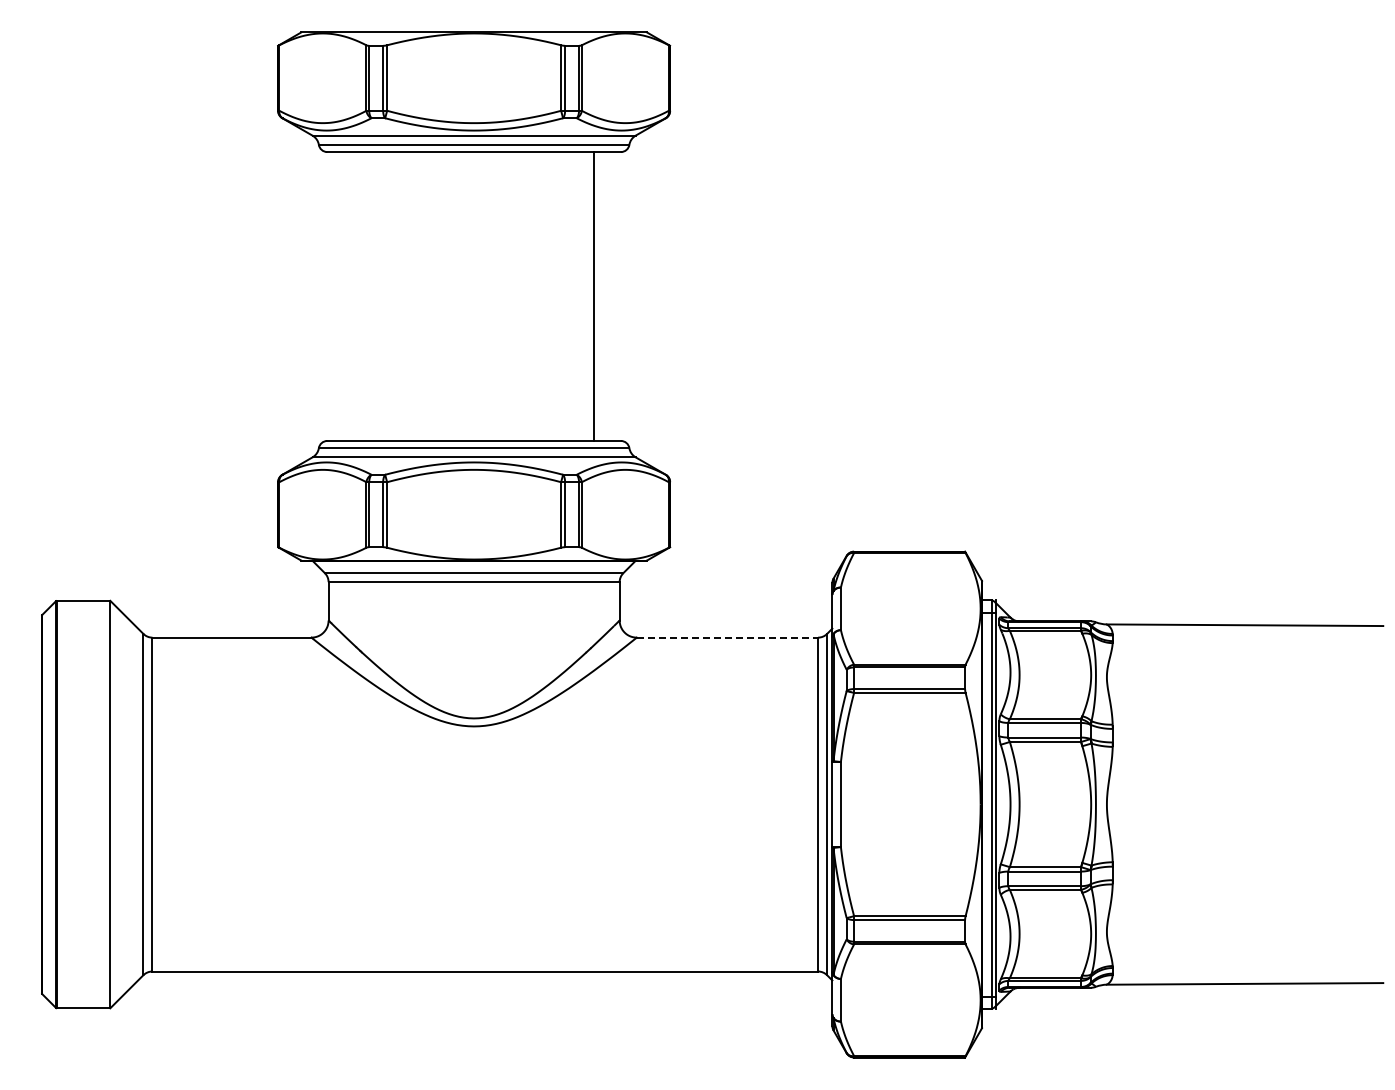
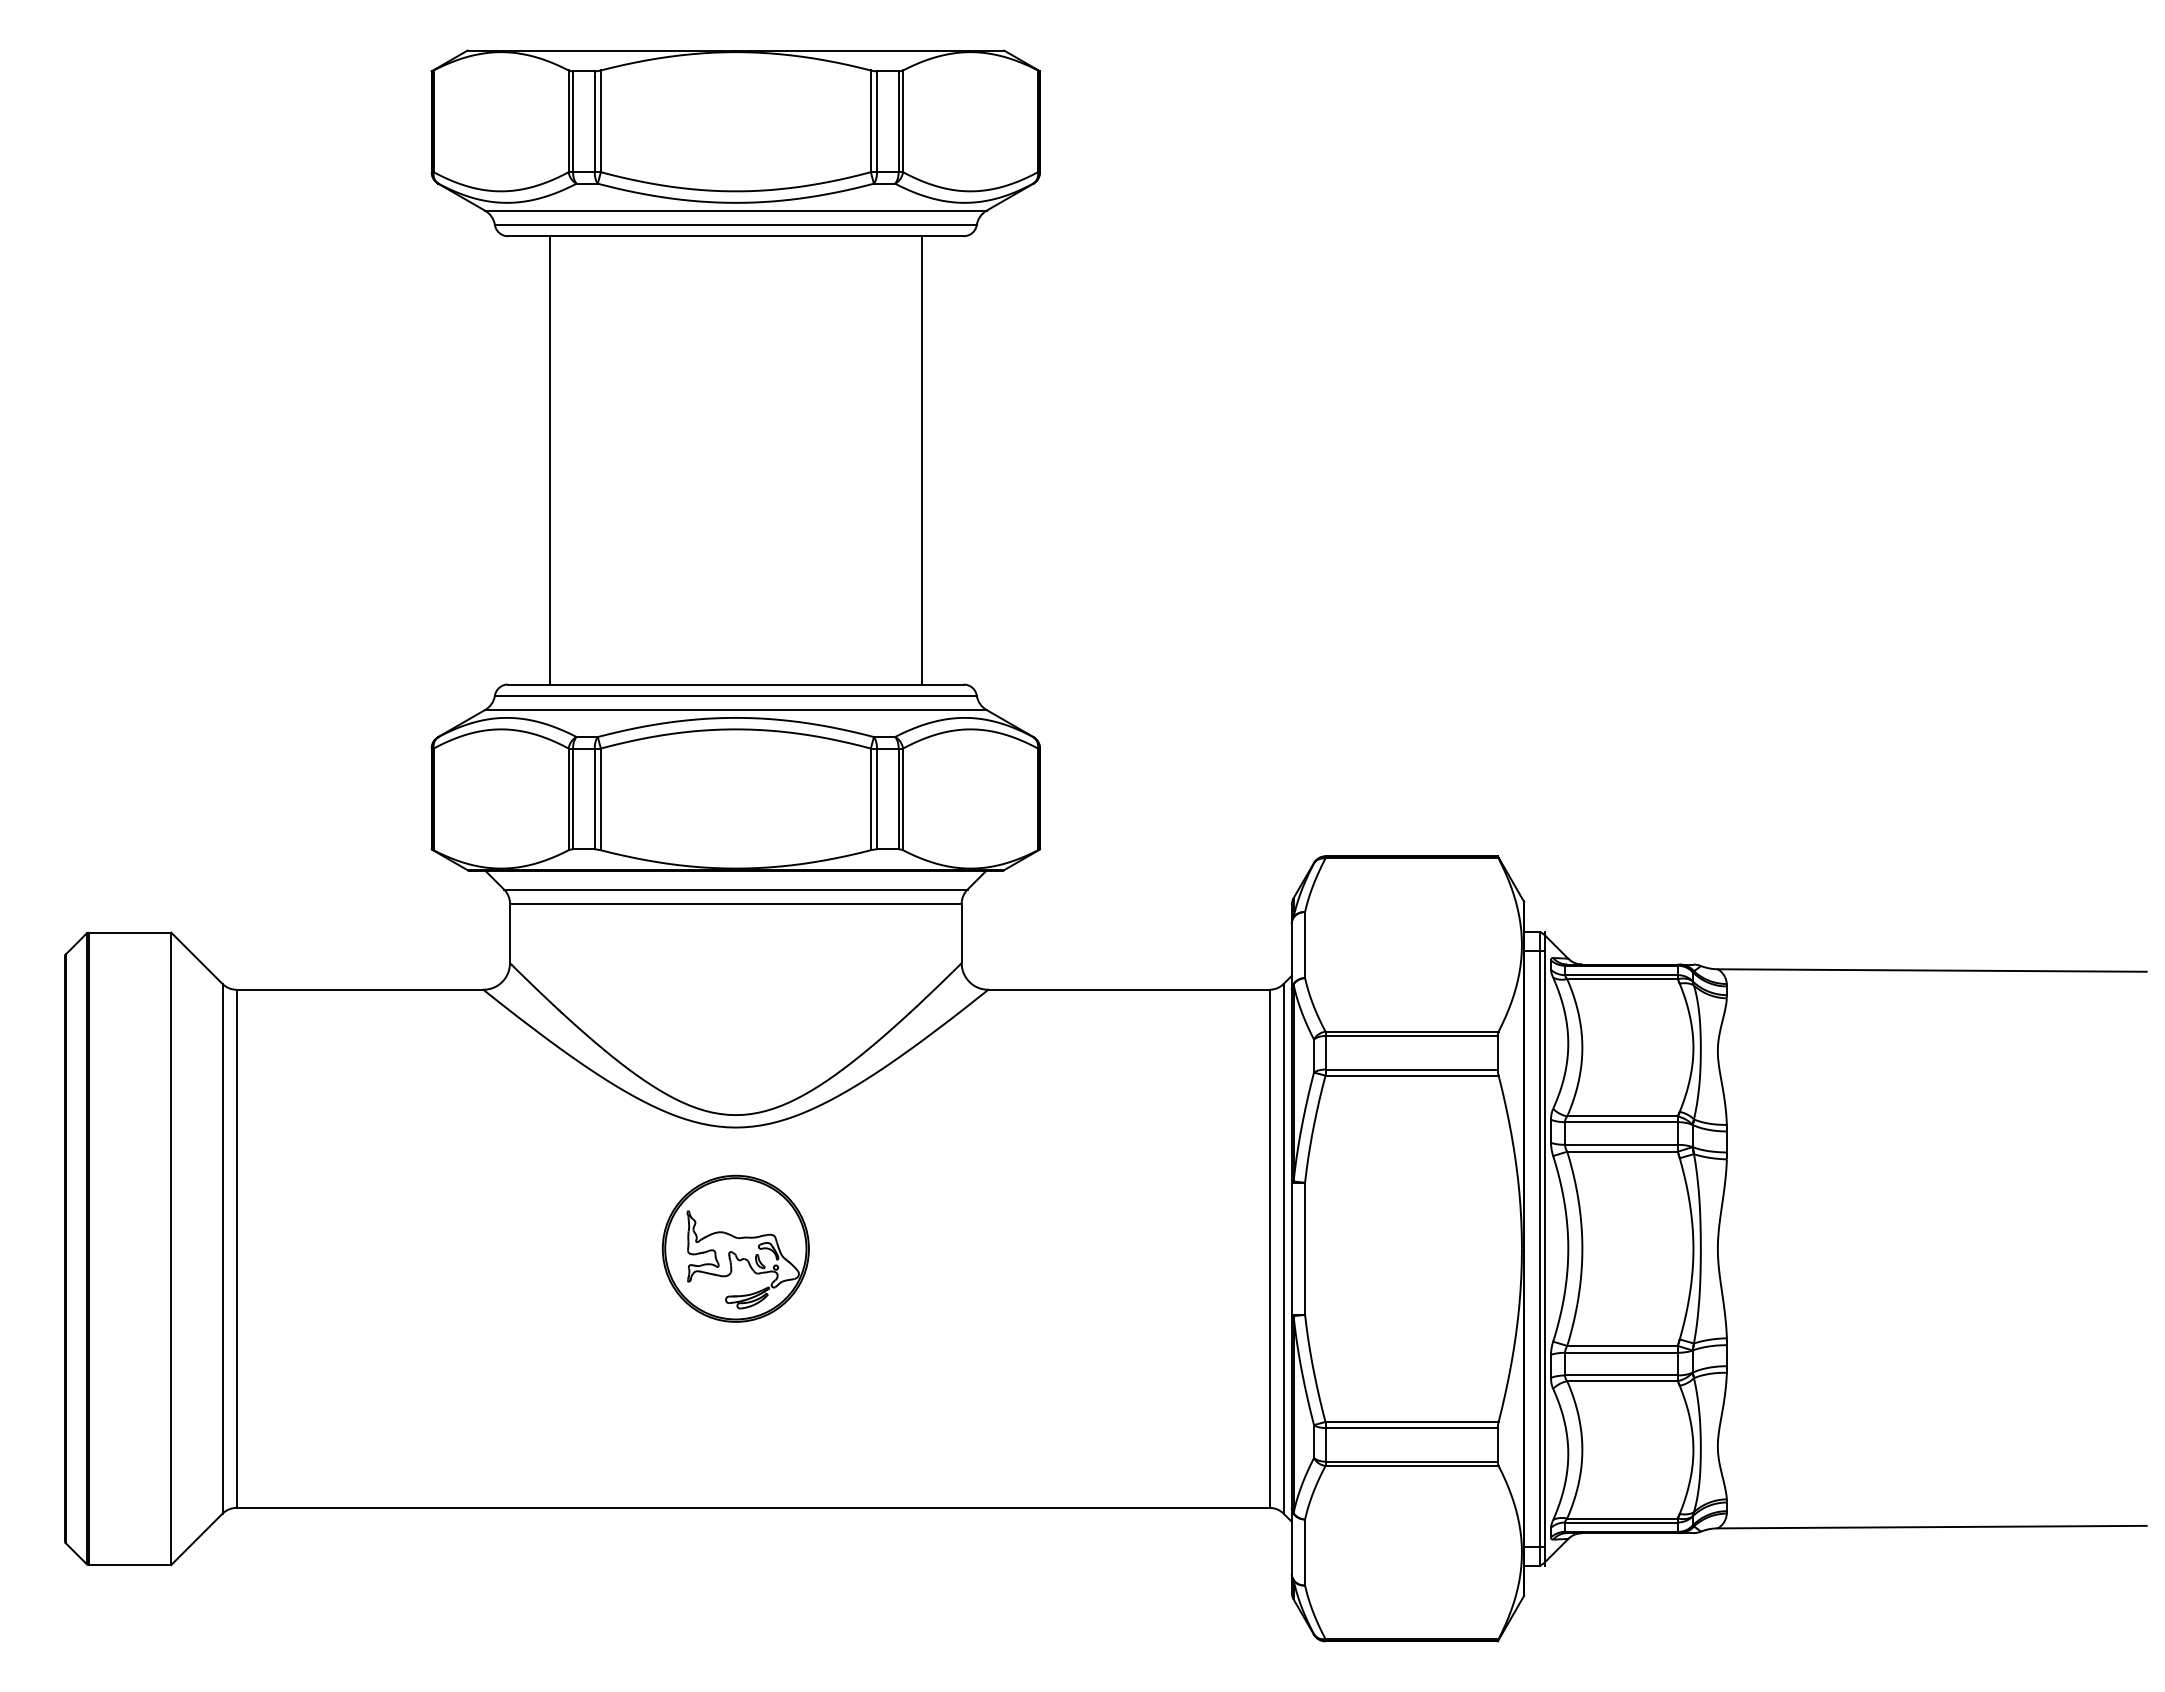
line: (354, 296) -> (550, 460), added
line: (727, 637) -> (1129, 989), dashed -> solid
part: (474, 804) -> (736, 1248), added

